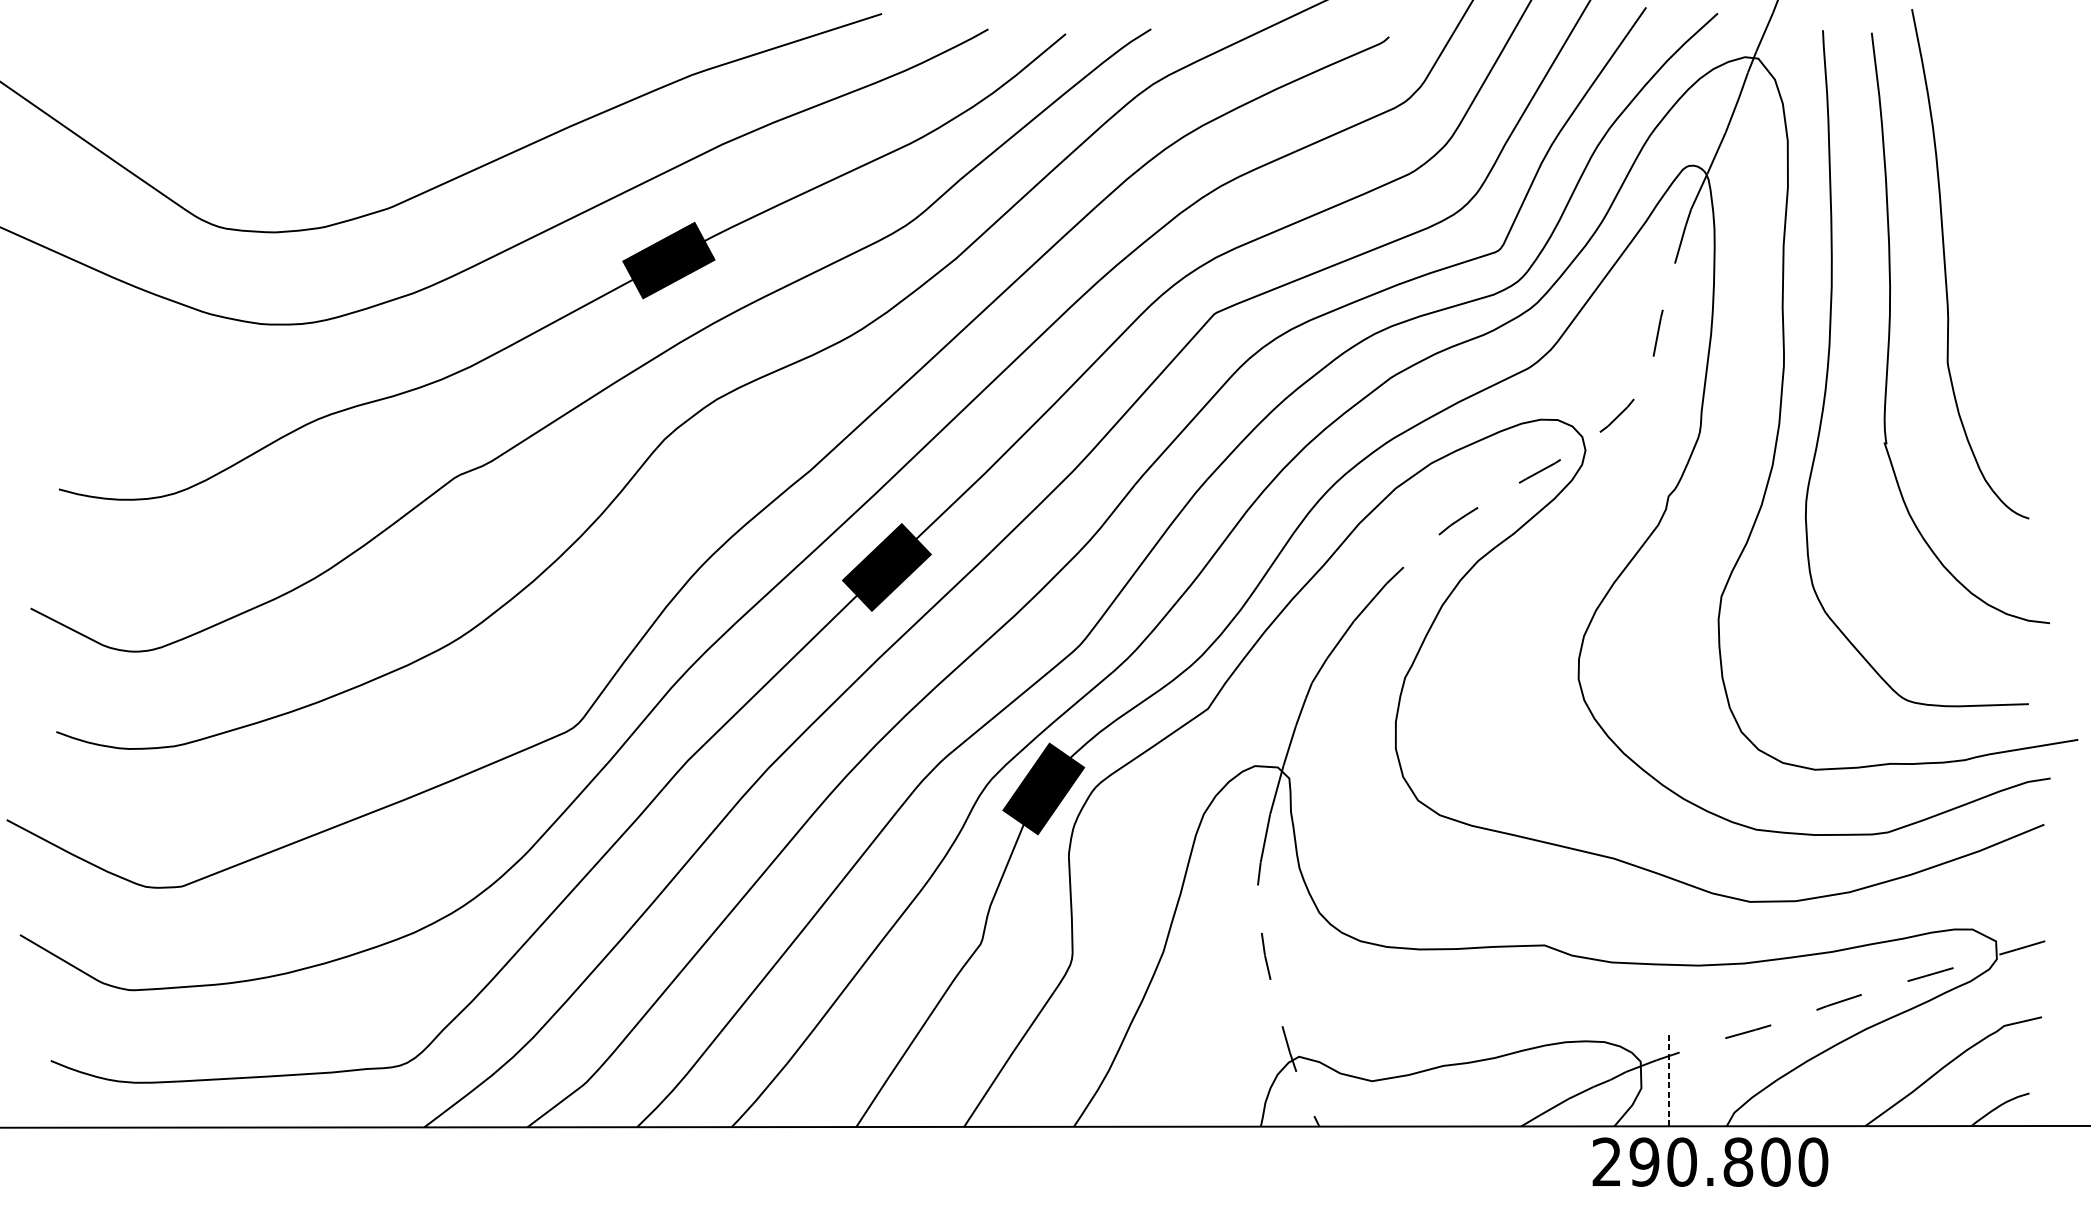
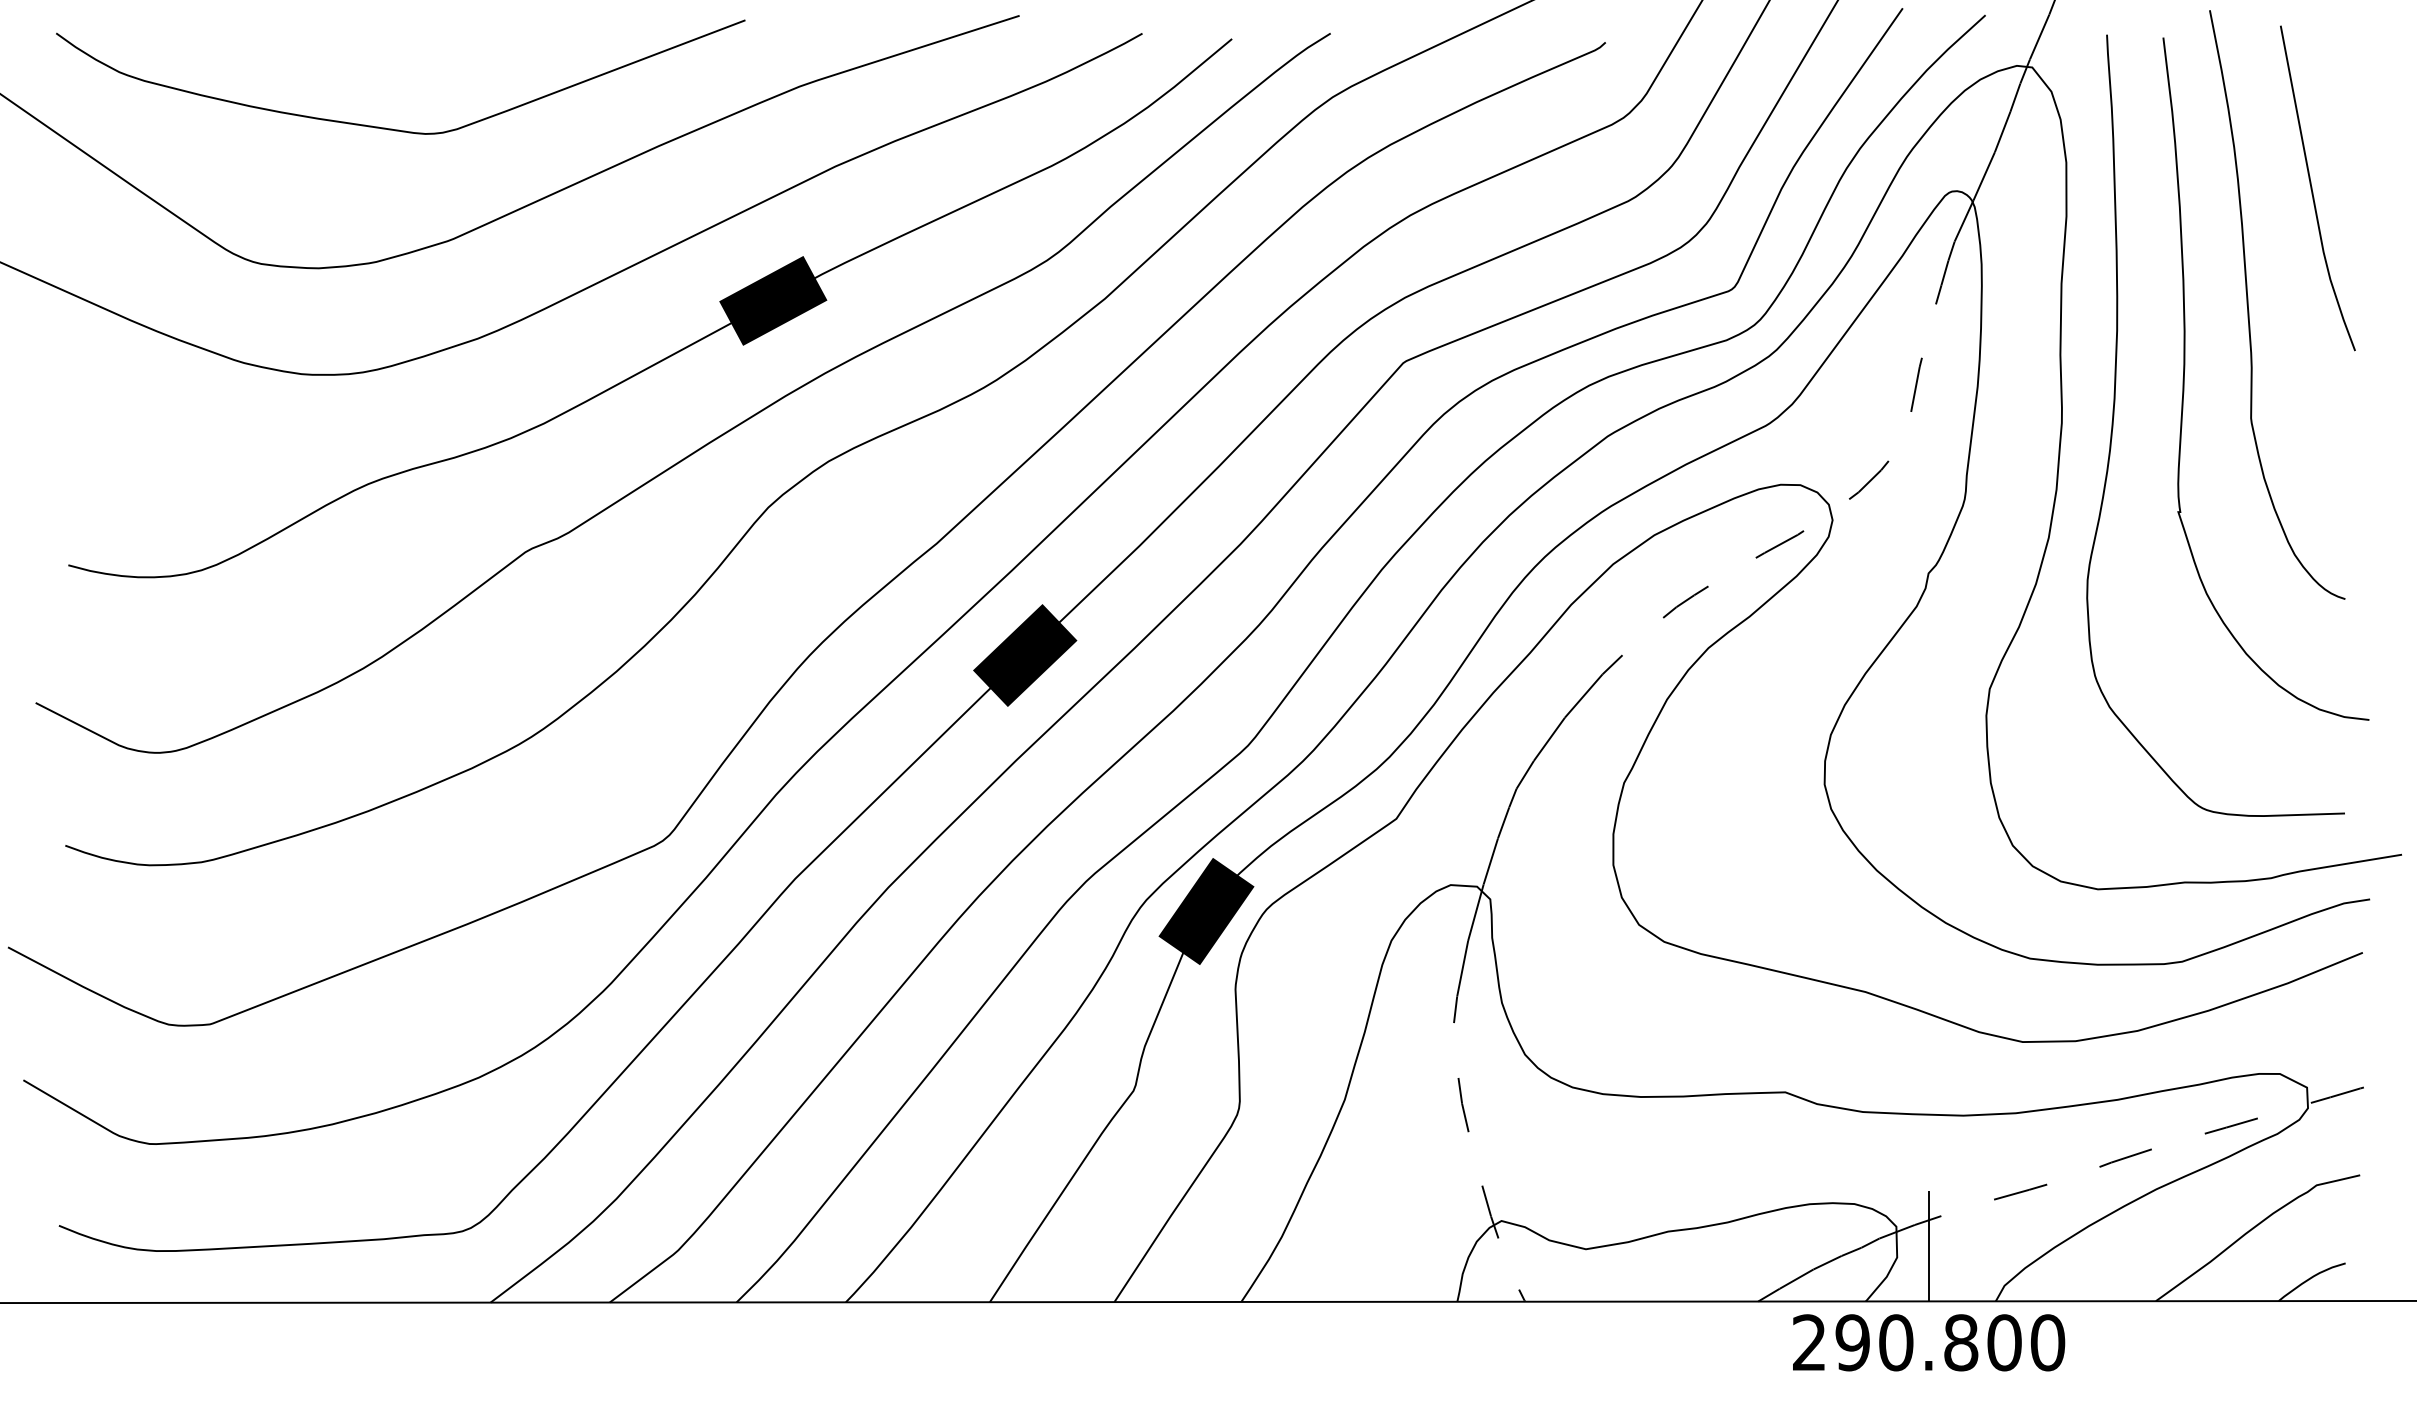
curve: (339, 111) -> (392, 128), added
line: (2000, 163) -> (2312, 188), added
line: (1668, 1077) -> (1928, 1245), dashed -> solid
text: (1710, 1161) -> (1929, 1342), moved

